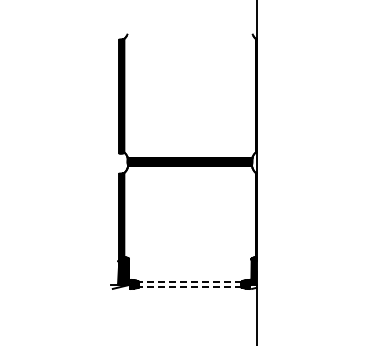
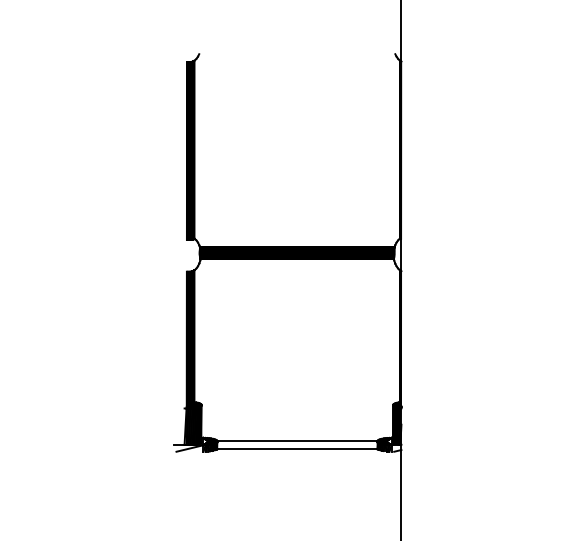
line: (190, 281) -> (297, 440), dashed -> solid
line: (190, 287) -> (297, 449), dashed -> solid

